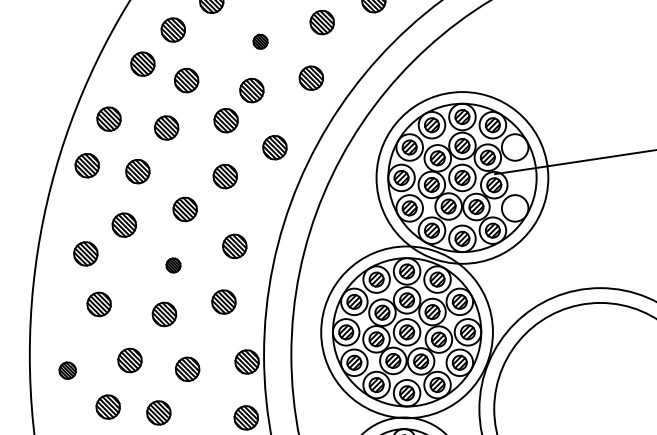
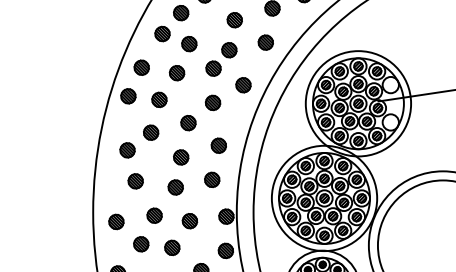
part: (260, 42) -> (234, 20), size x1.67
part: (173, 265) -> (181, 157), size x1.67
part: (67, 369) -> (116, 221), size x1.43

